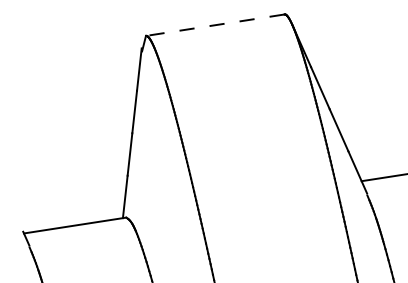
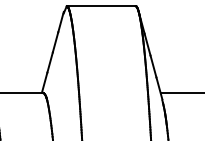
line: (213, 26) -> (100, 6), dashed -> solid

